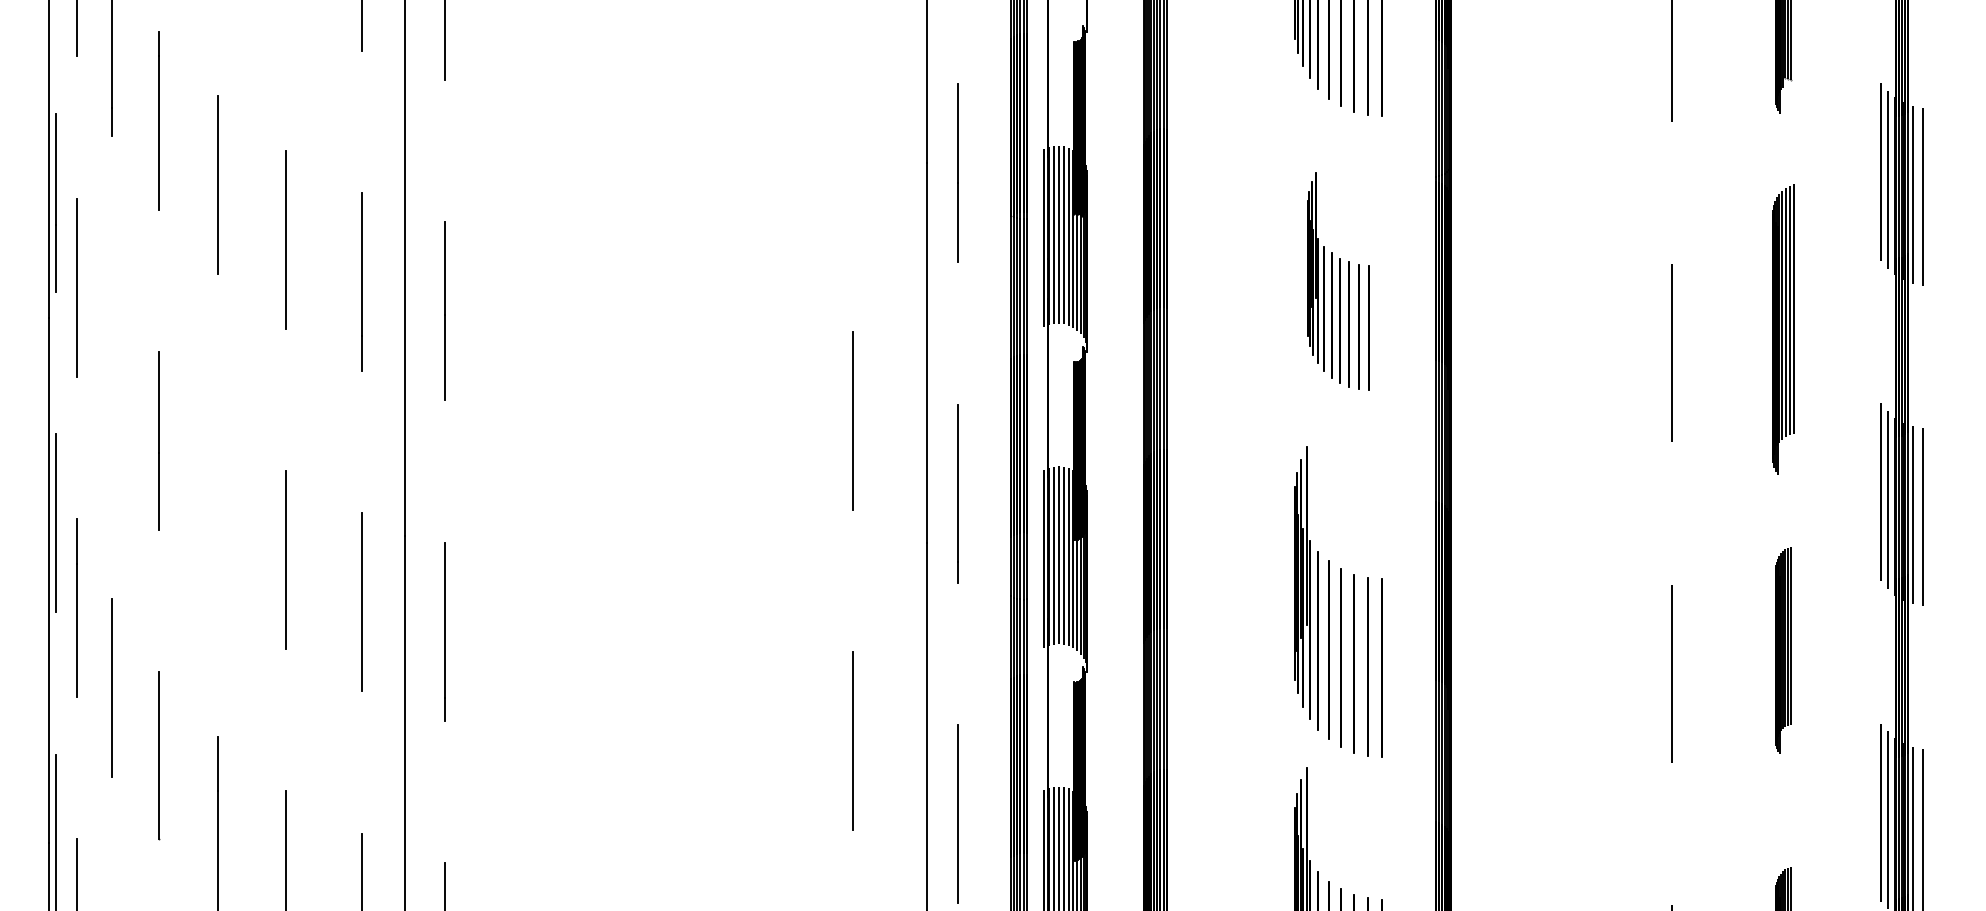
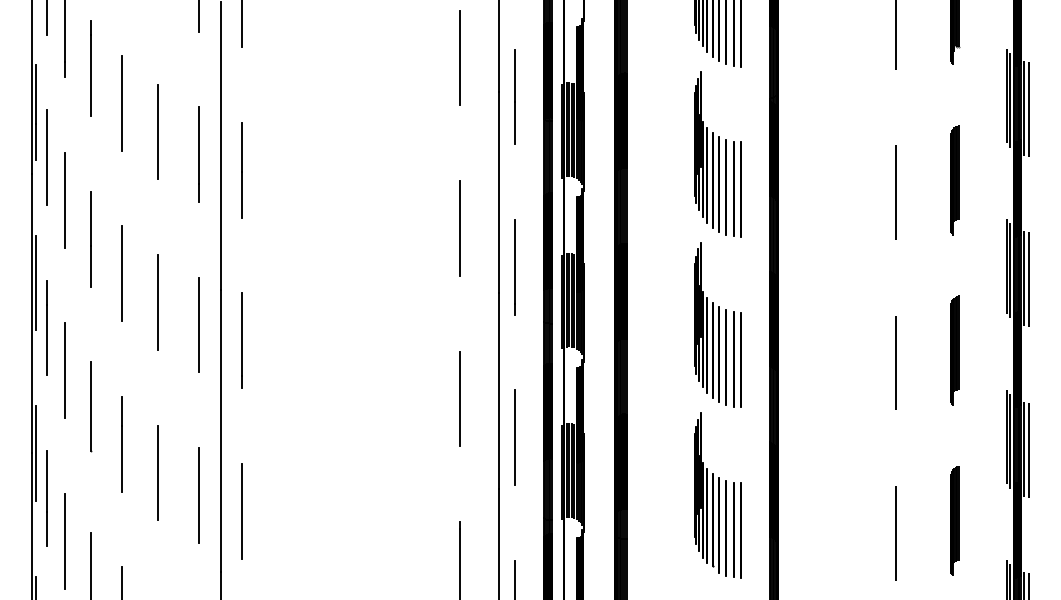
line: (852, 99) -> (459, 57), added
part: (1337, 281) -> (717, 154), size x1.43
part: (1782, 330) -> (954, 180), size x0.71
line: (112, 366) -> (65, 199), added
line: (217, 505) -> (121, 273), added

